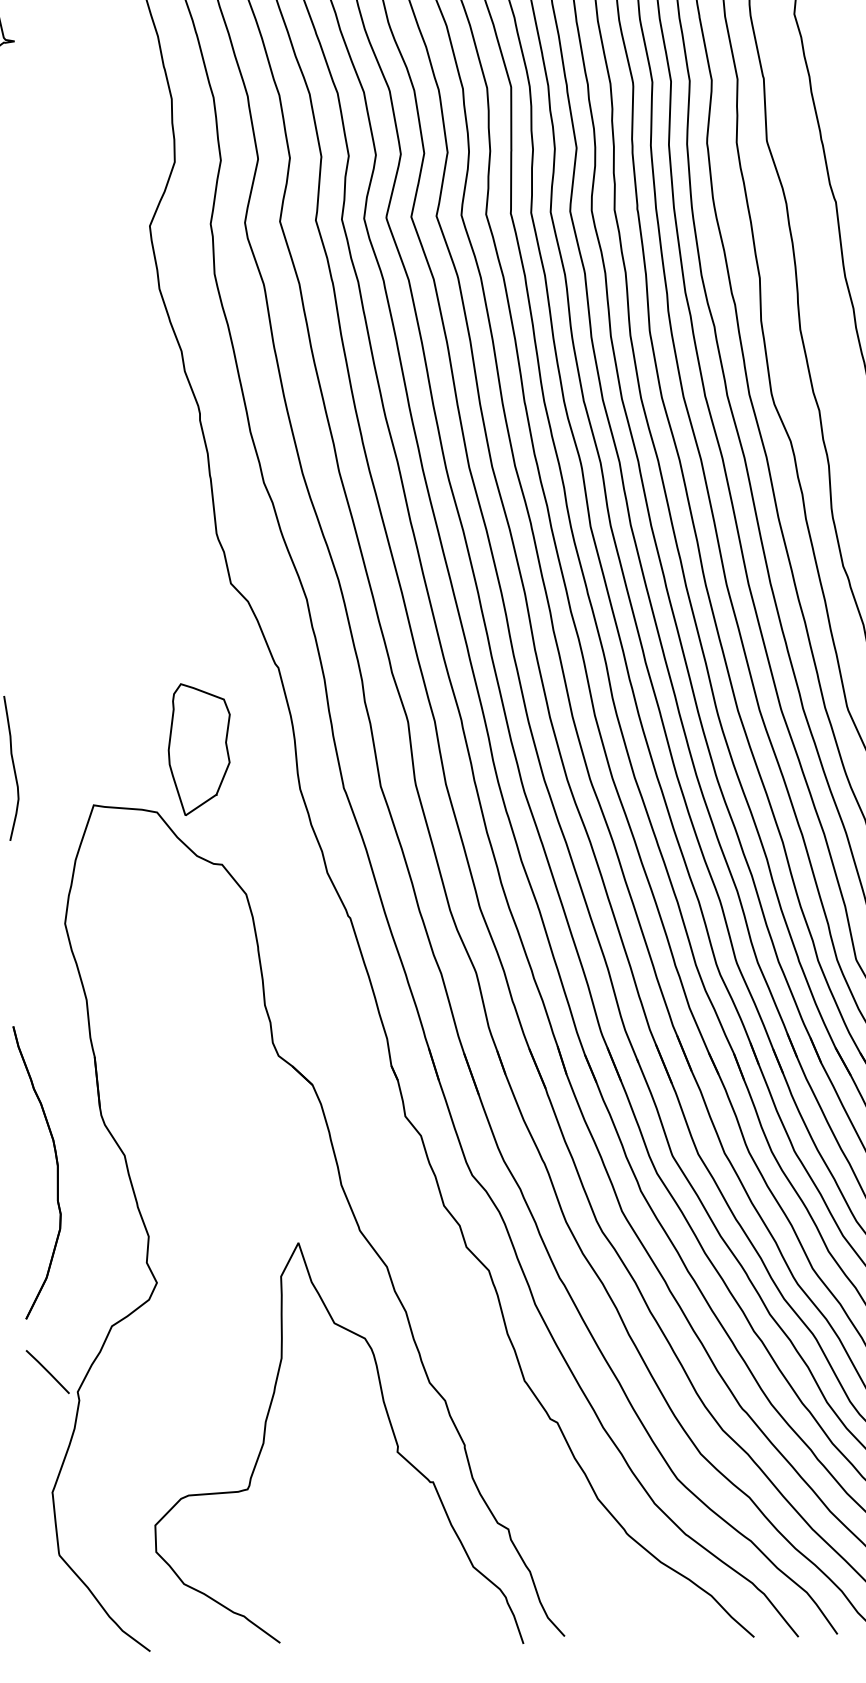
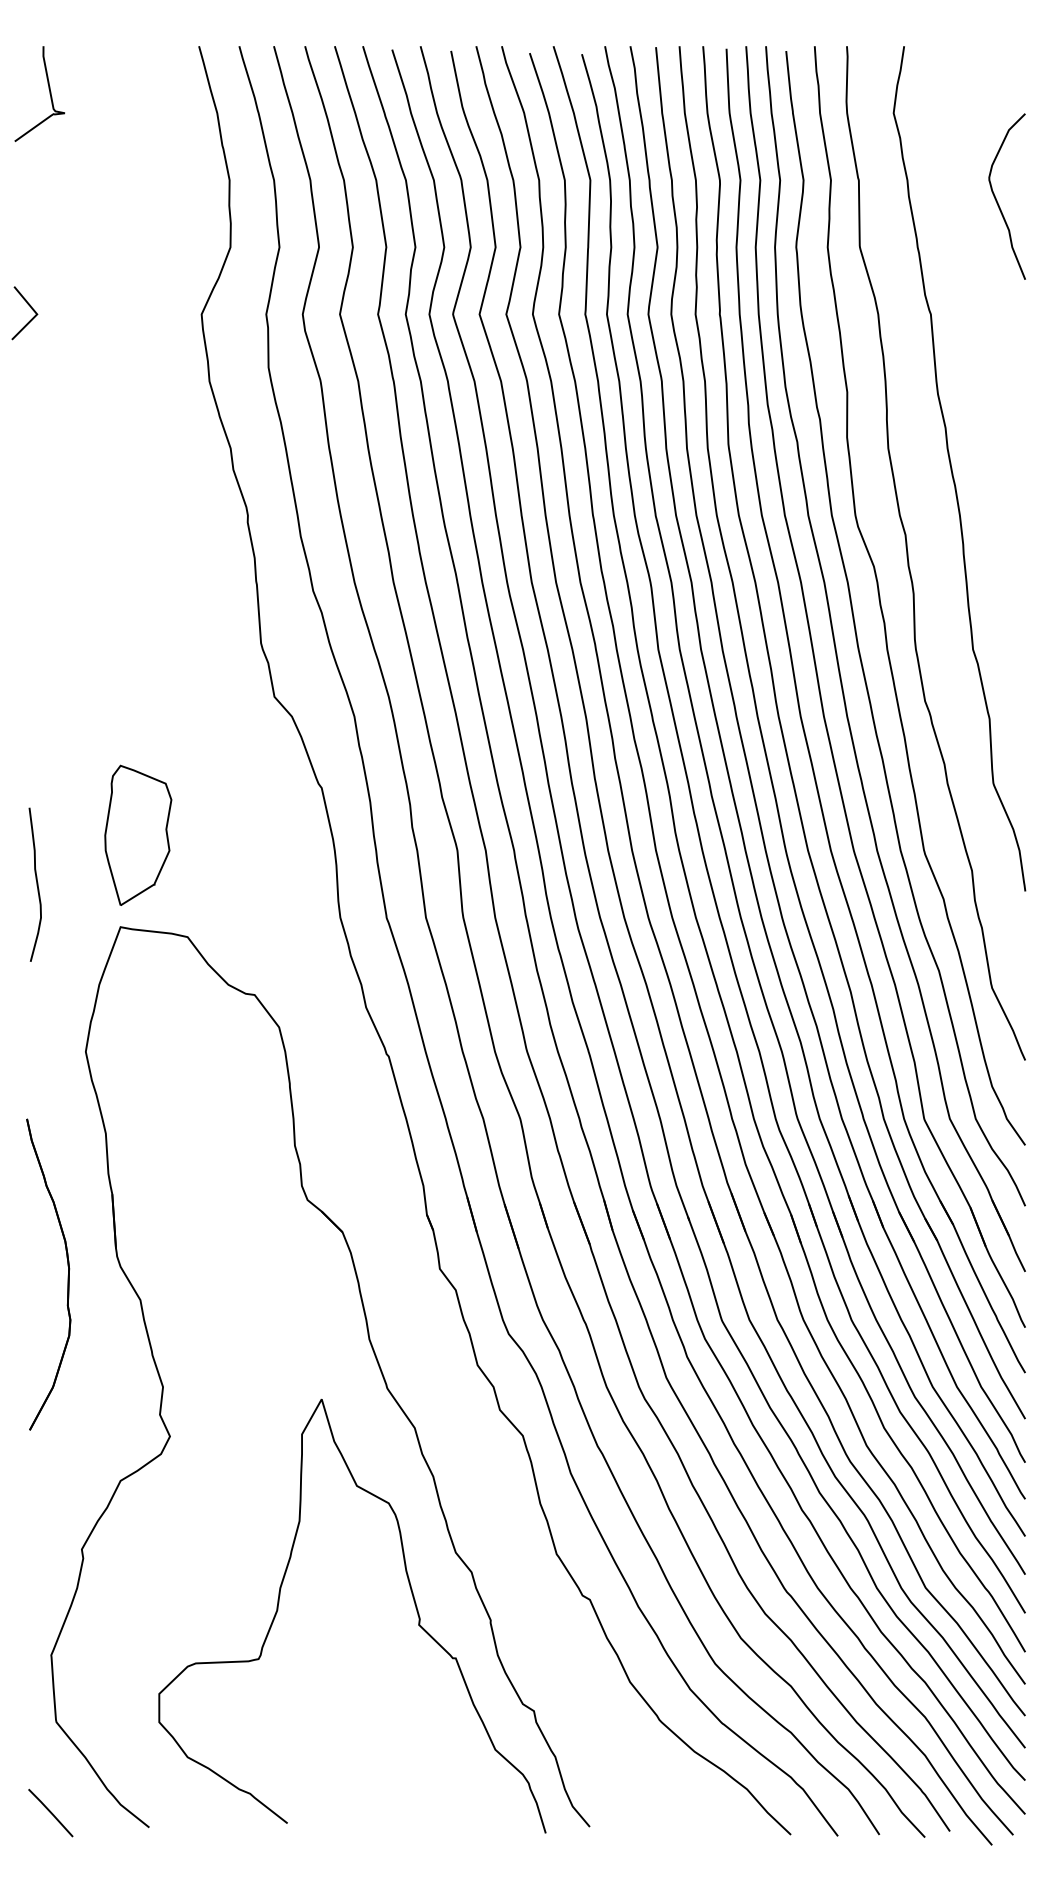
part: (199, 748) -> (138, 834), moved
part: (56, 1172) -> (67, 1275), moved
line: (47, 1371) -> (50, 1812), moved

